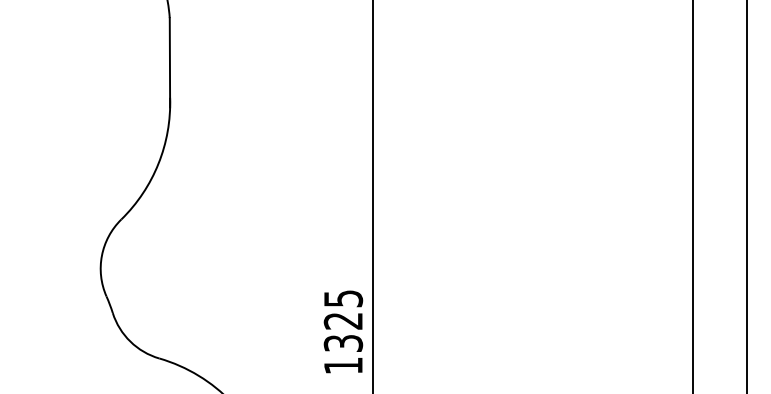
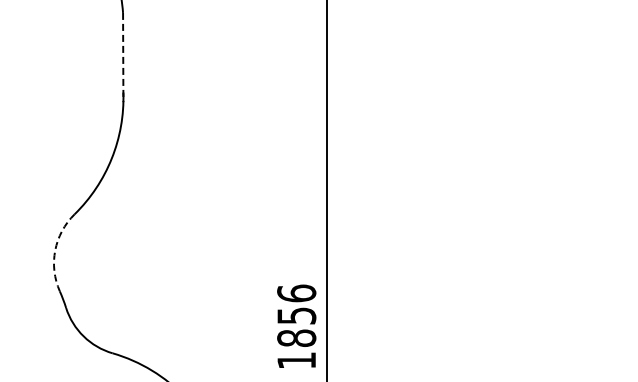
line: (169, 62) -> (122, 57), solid -> dashed
arc: (101, 255) -> (54, 250), solid -> dashed
text: (343, 320) -> (296, 315), 1325 -> 1856

